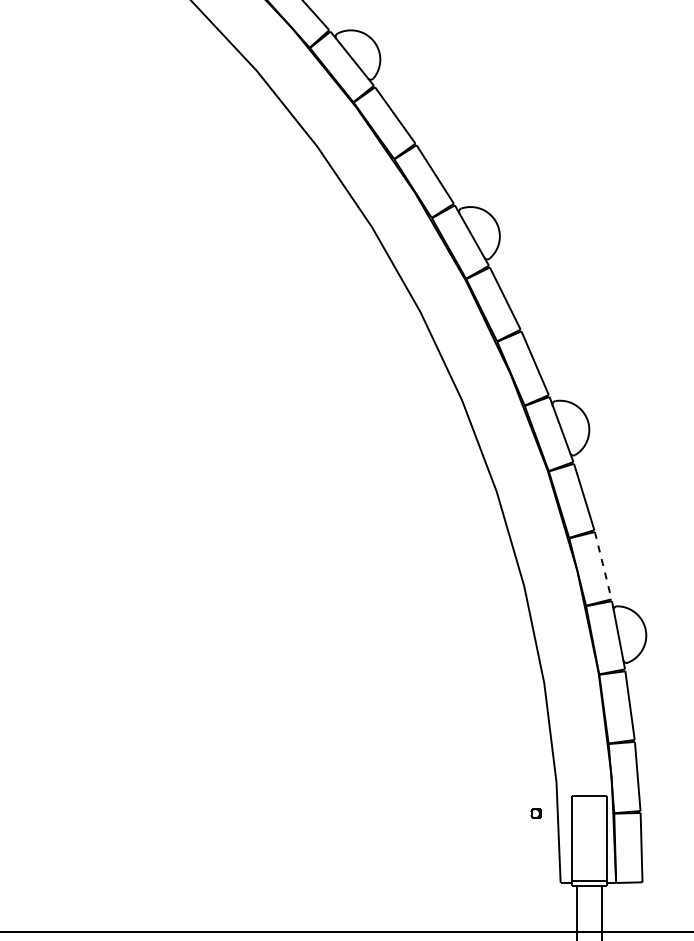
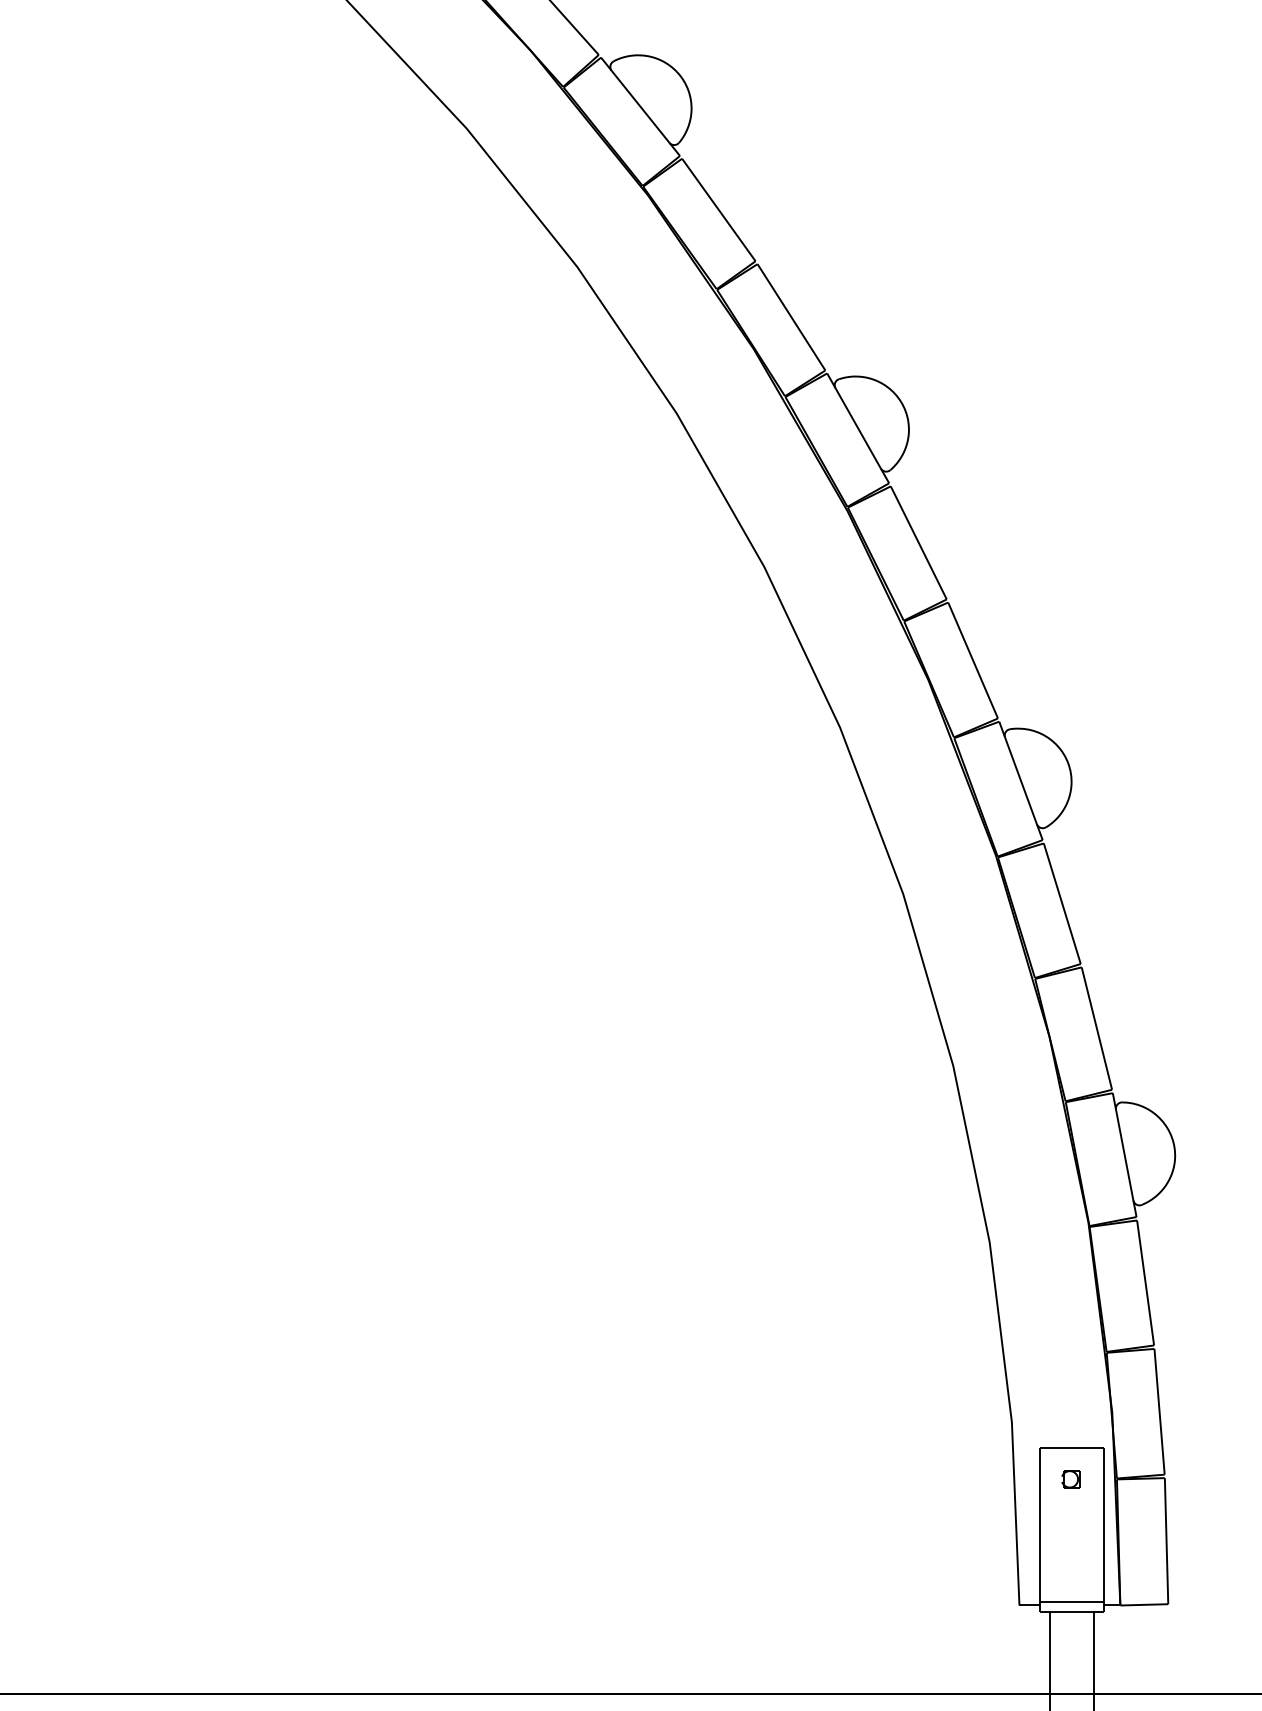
line: (603, 565) -> (1097, 1028), dashed -> solid
part: (535, 813) -> (1070, 1479), moved

